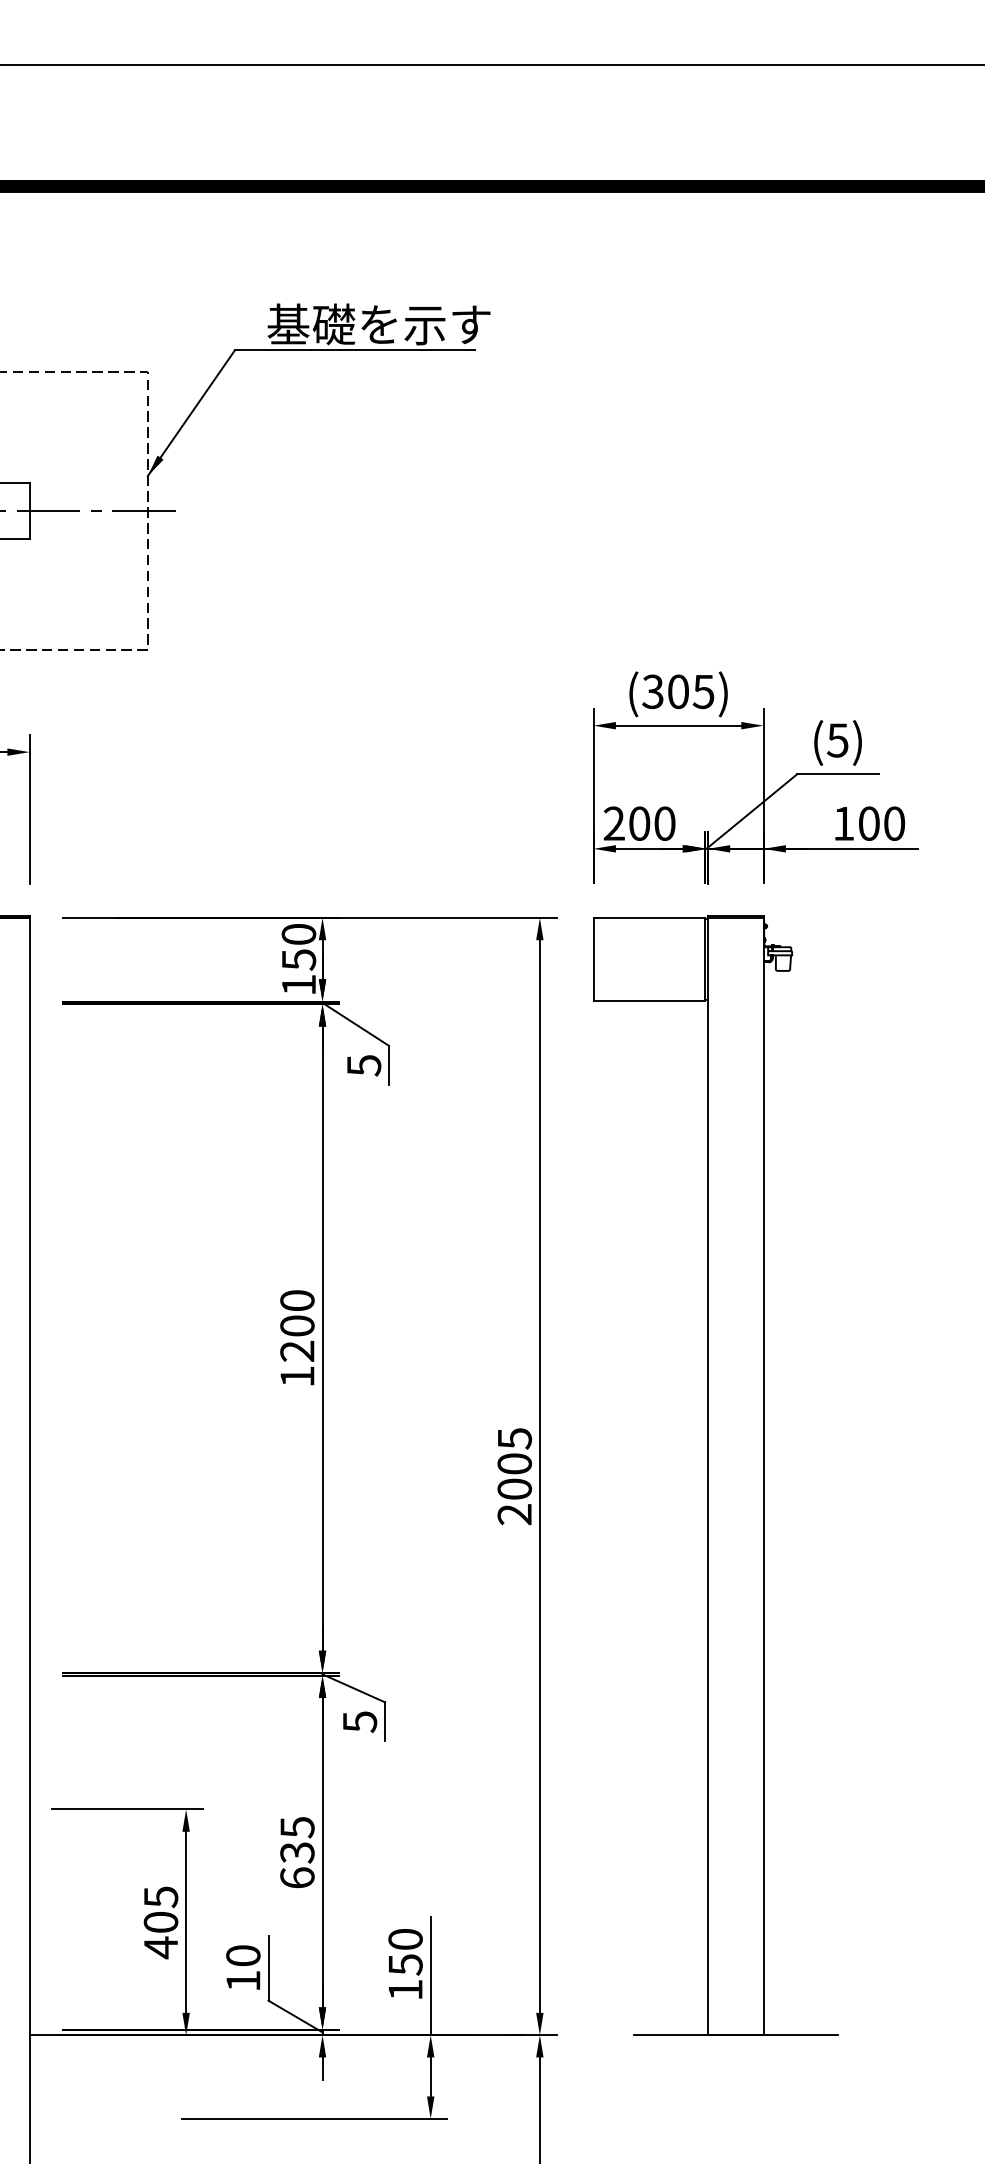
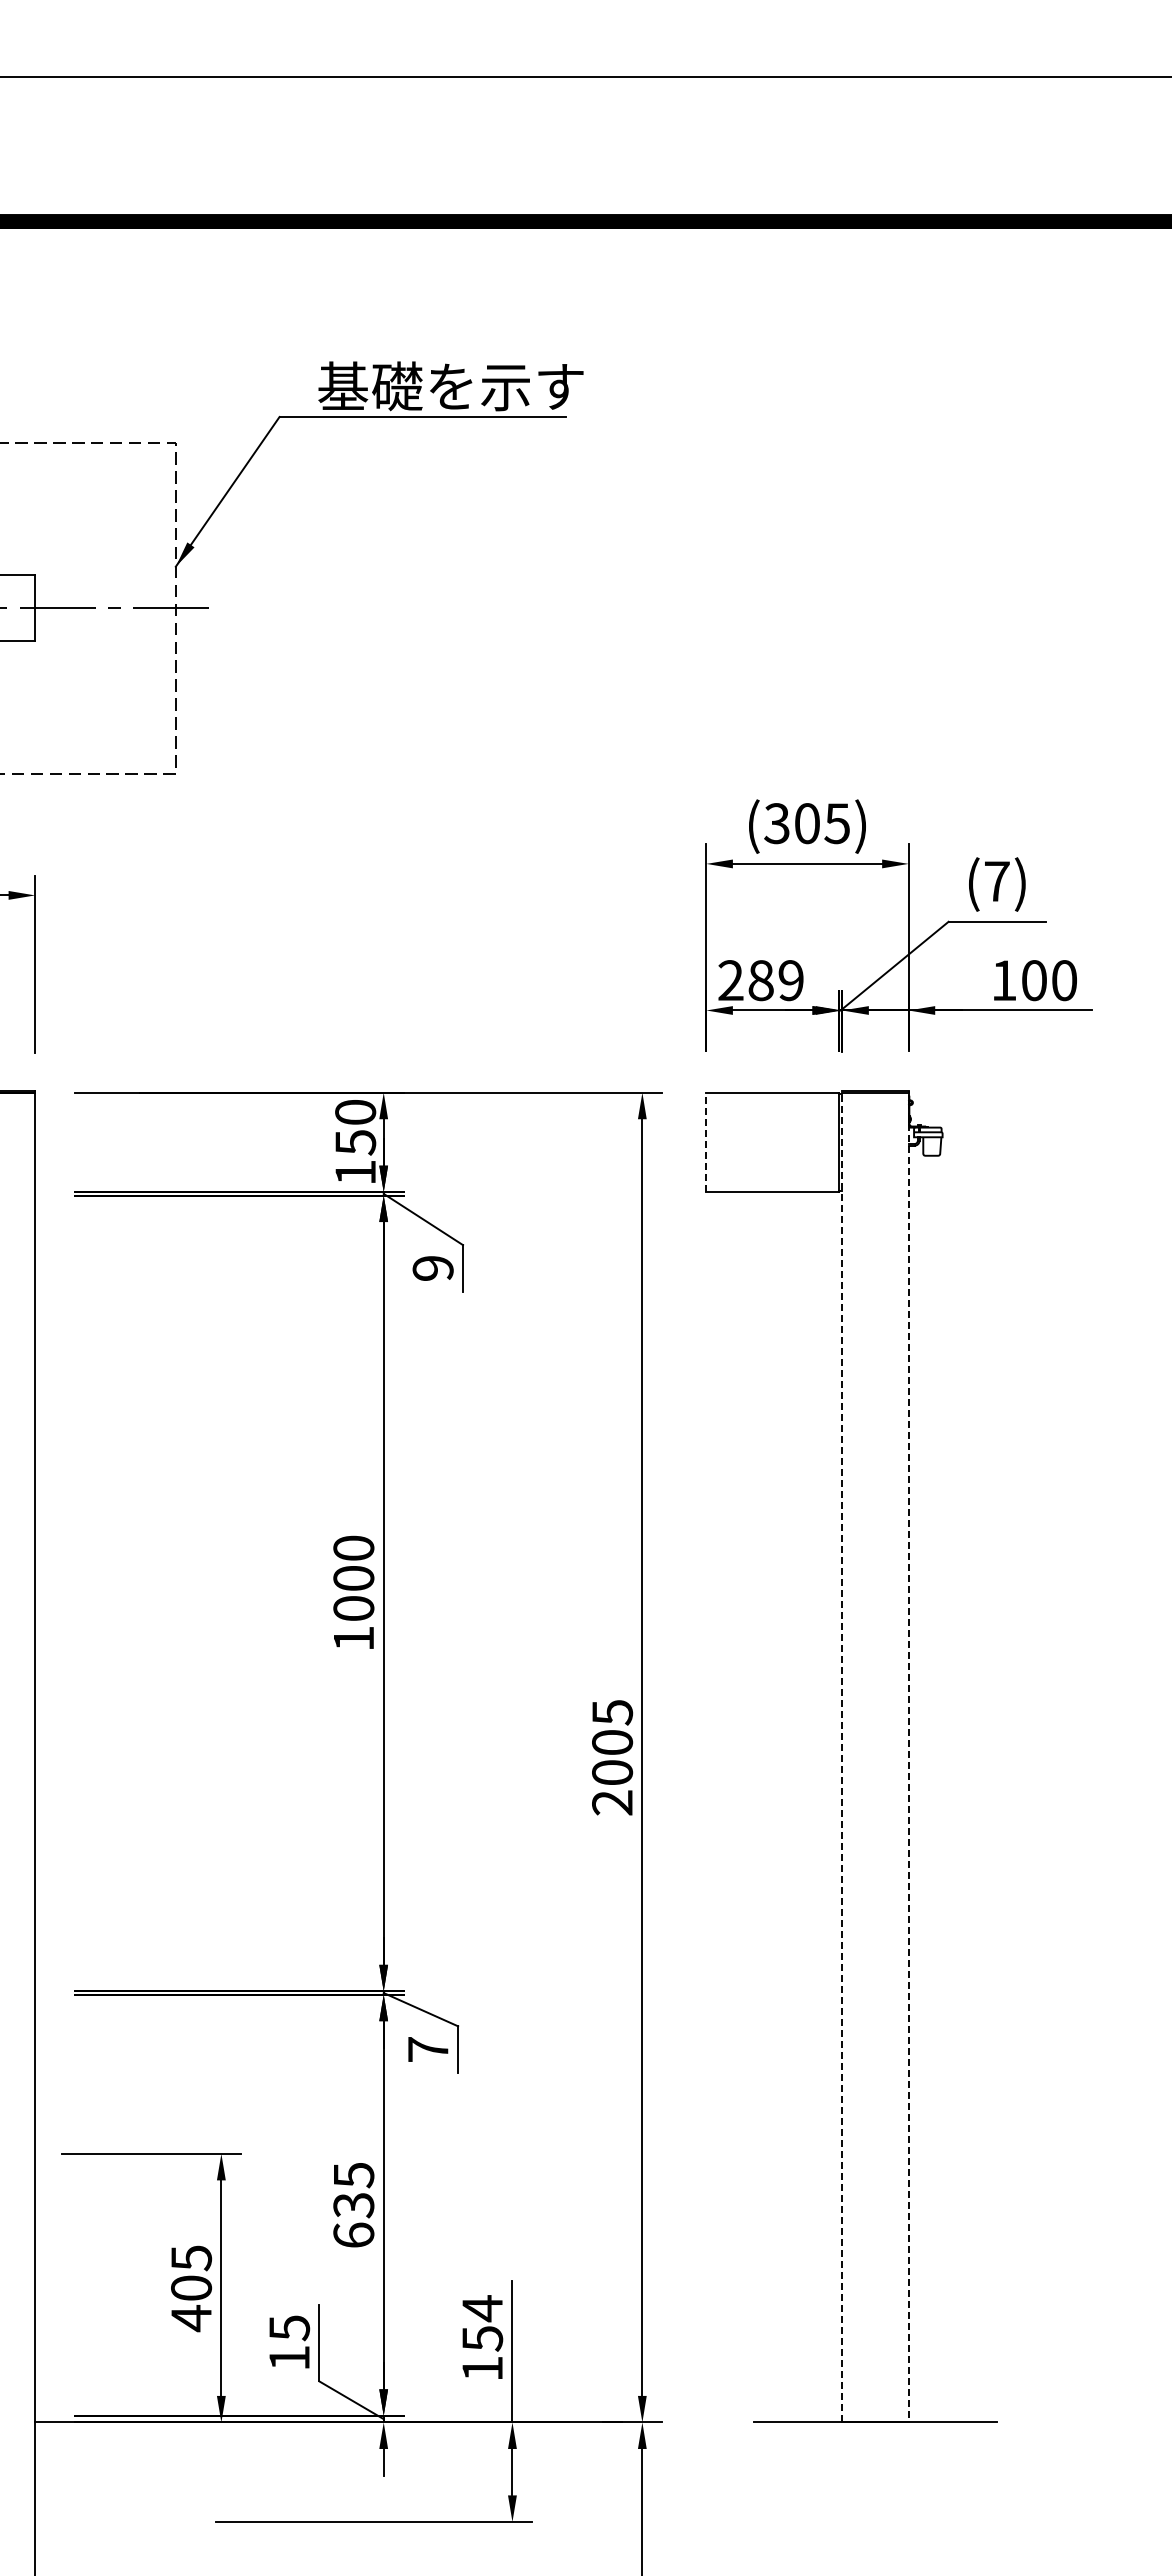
text: (837, 740) -> (996, 881), (5) -> (7)
text: (651, 823) -> (775, 980), 200 -> 289
line: (593, 959) -> (706, 1142), solid -> dashed
text: (363, 1065) -> (432, 1268), 5 -> 9
text: (297, 1351) -> (353, 1608), 1200 -> 1000
line: (708, 1475) -> (842, 1756), solid -> dashed
line: (763, 1475) -> (908, 1756), solid -> dashed
text: (360, 1721) -> (428, 2049), 5 -> 7
text: (405, 1939) -> (482, 2308), 150 -> 154
text: (243, 1956) -> (289, 2328), 10 -> 15

